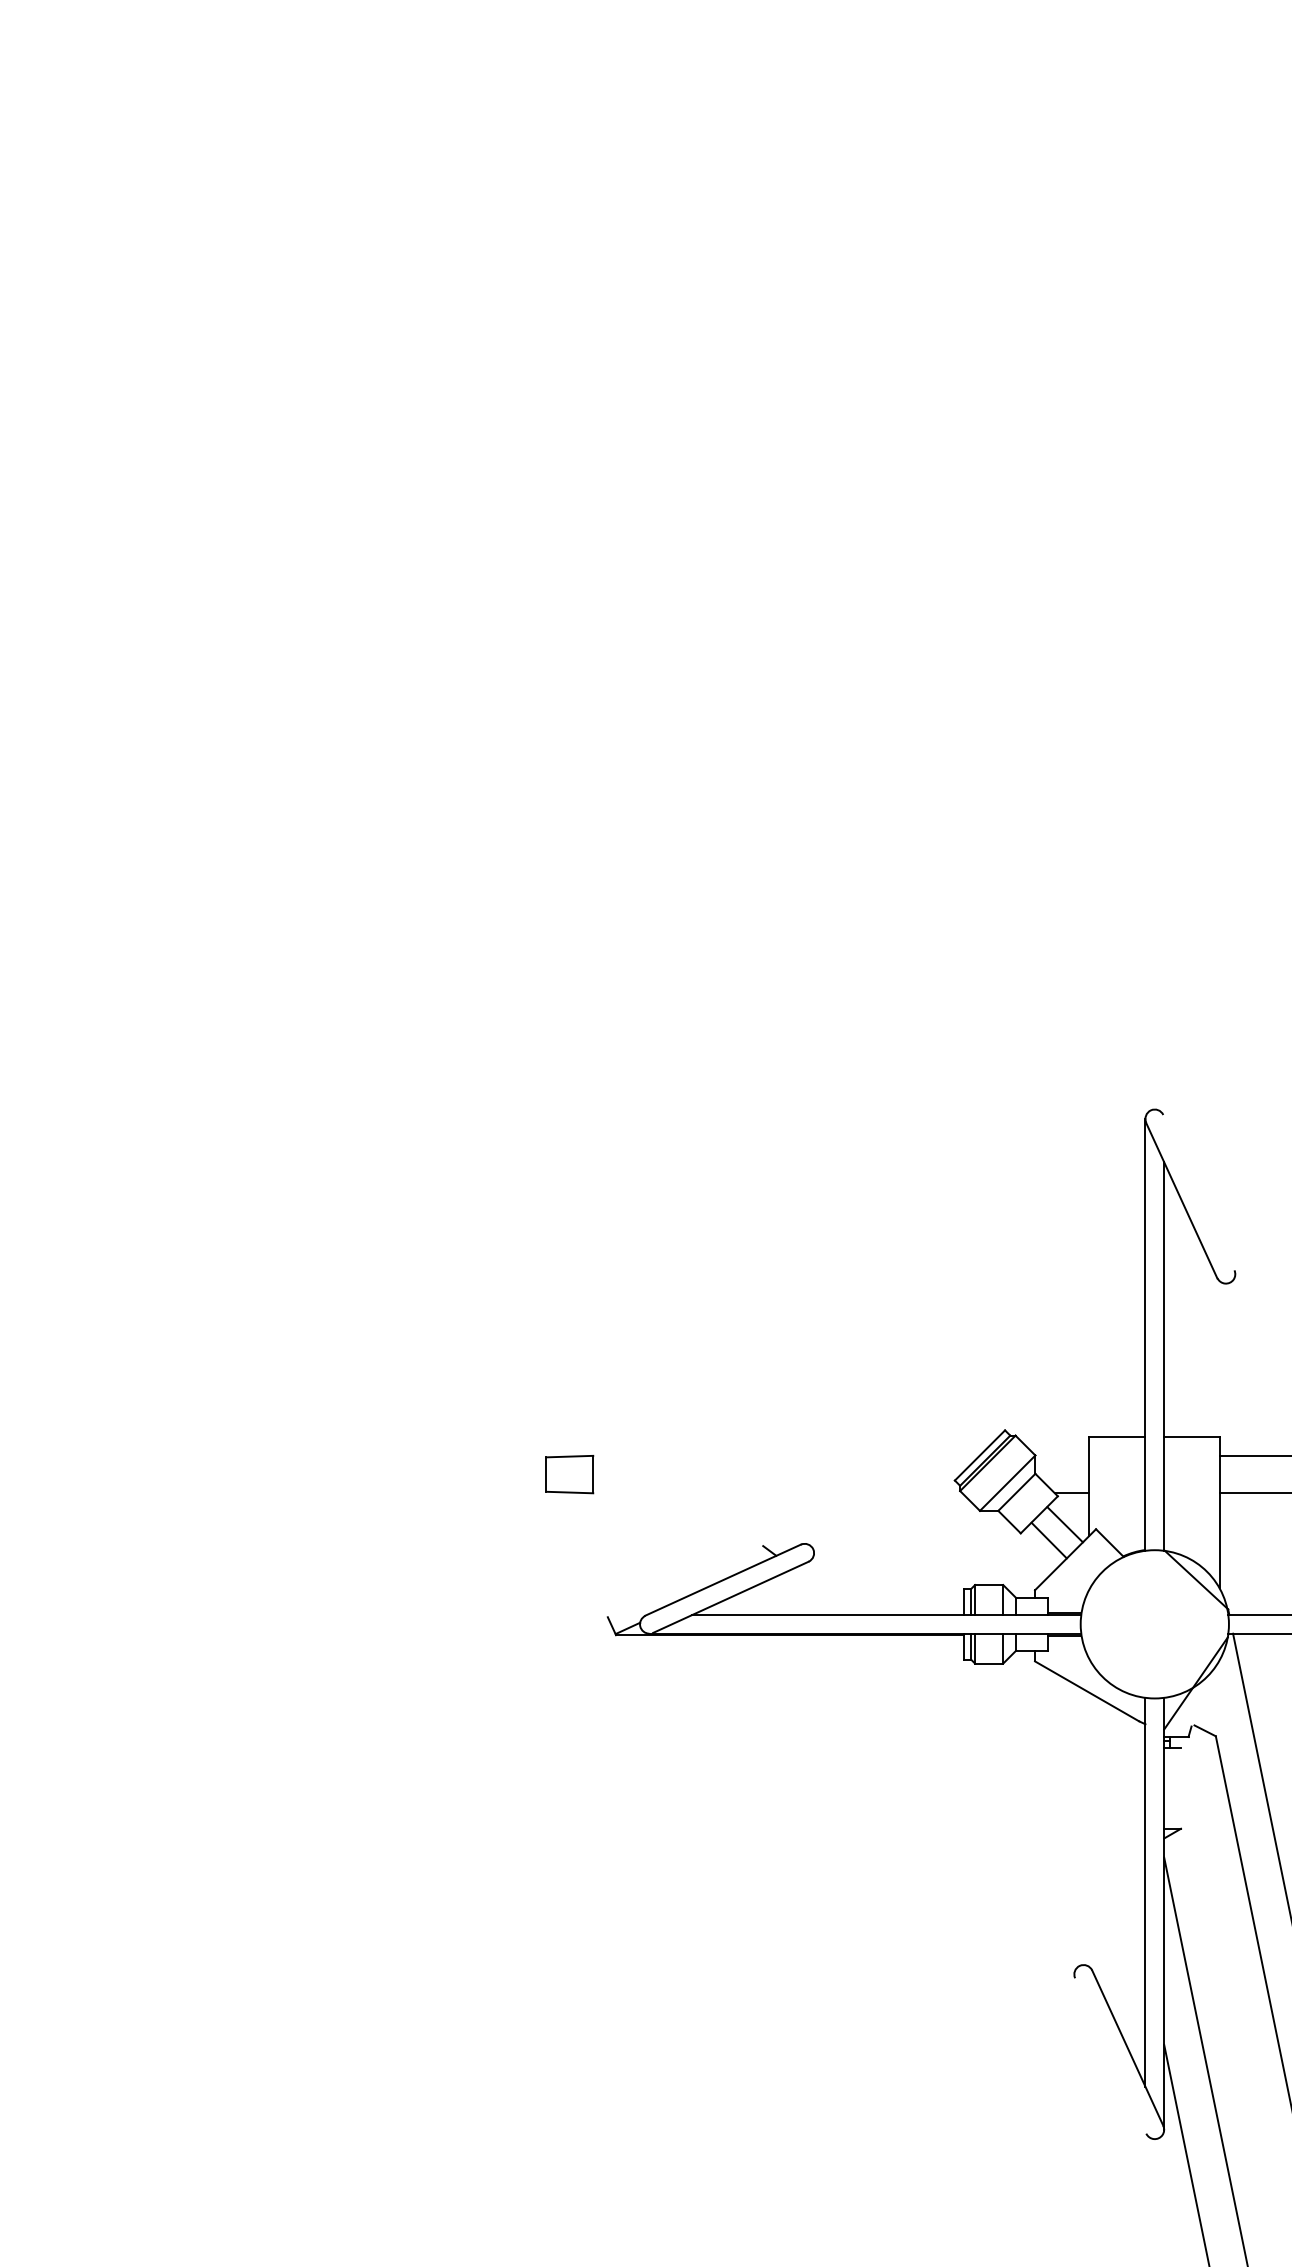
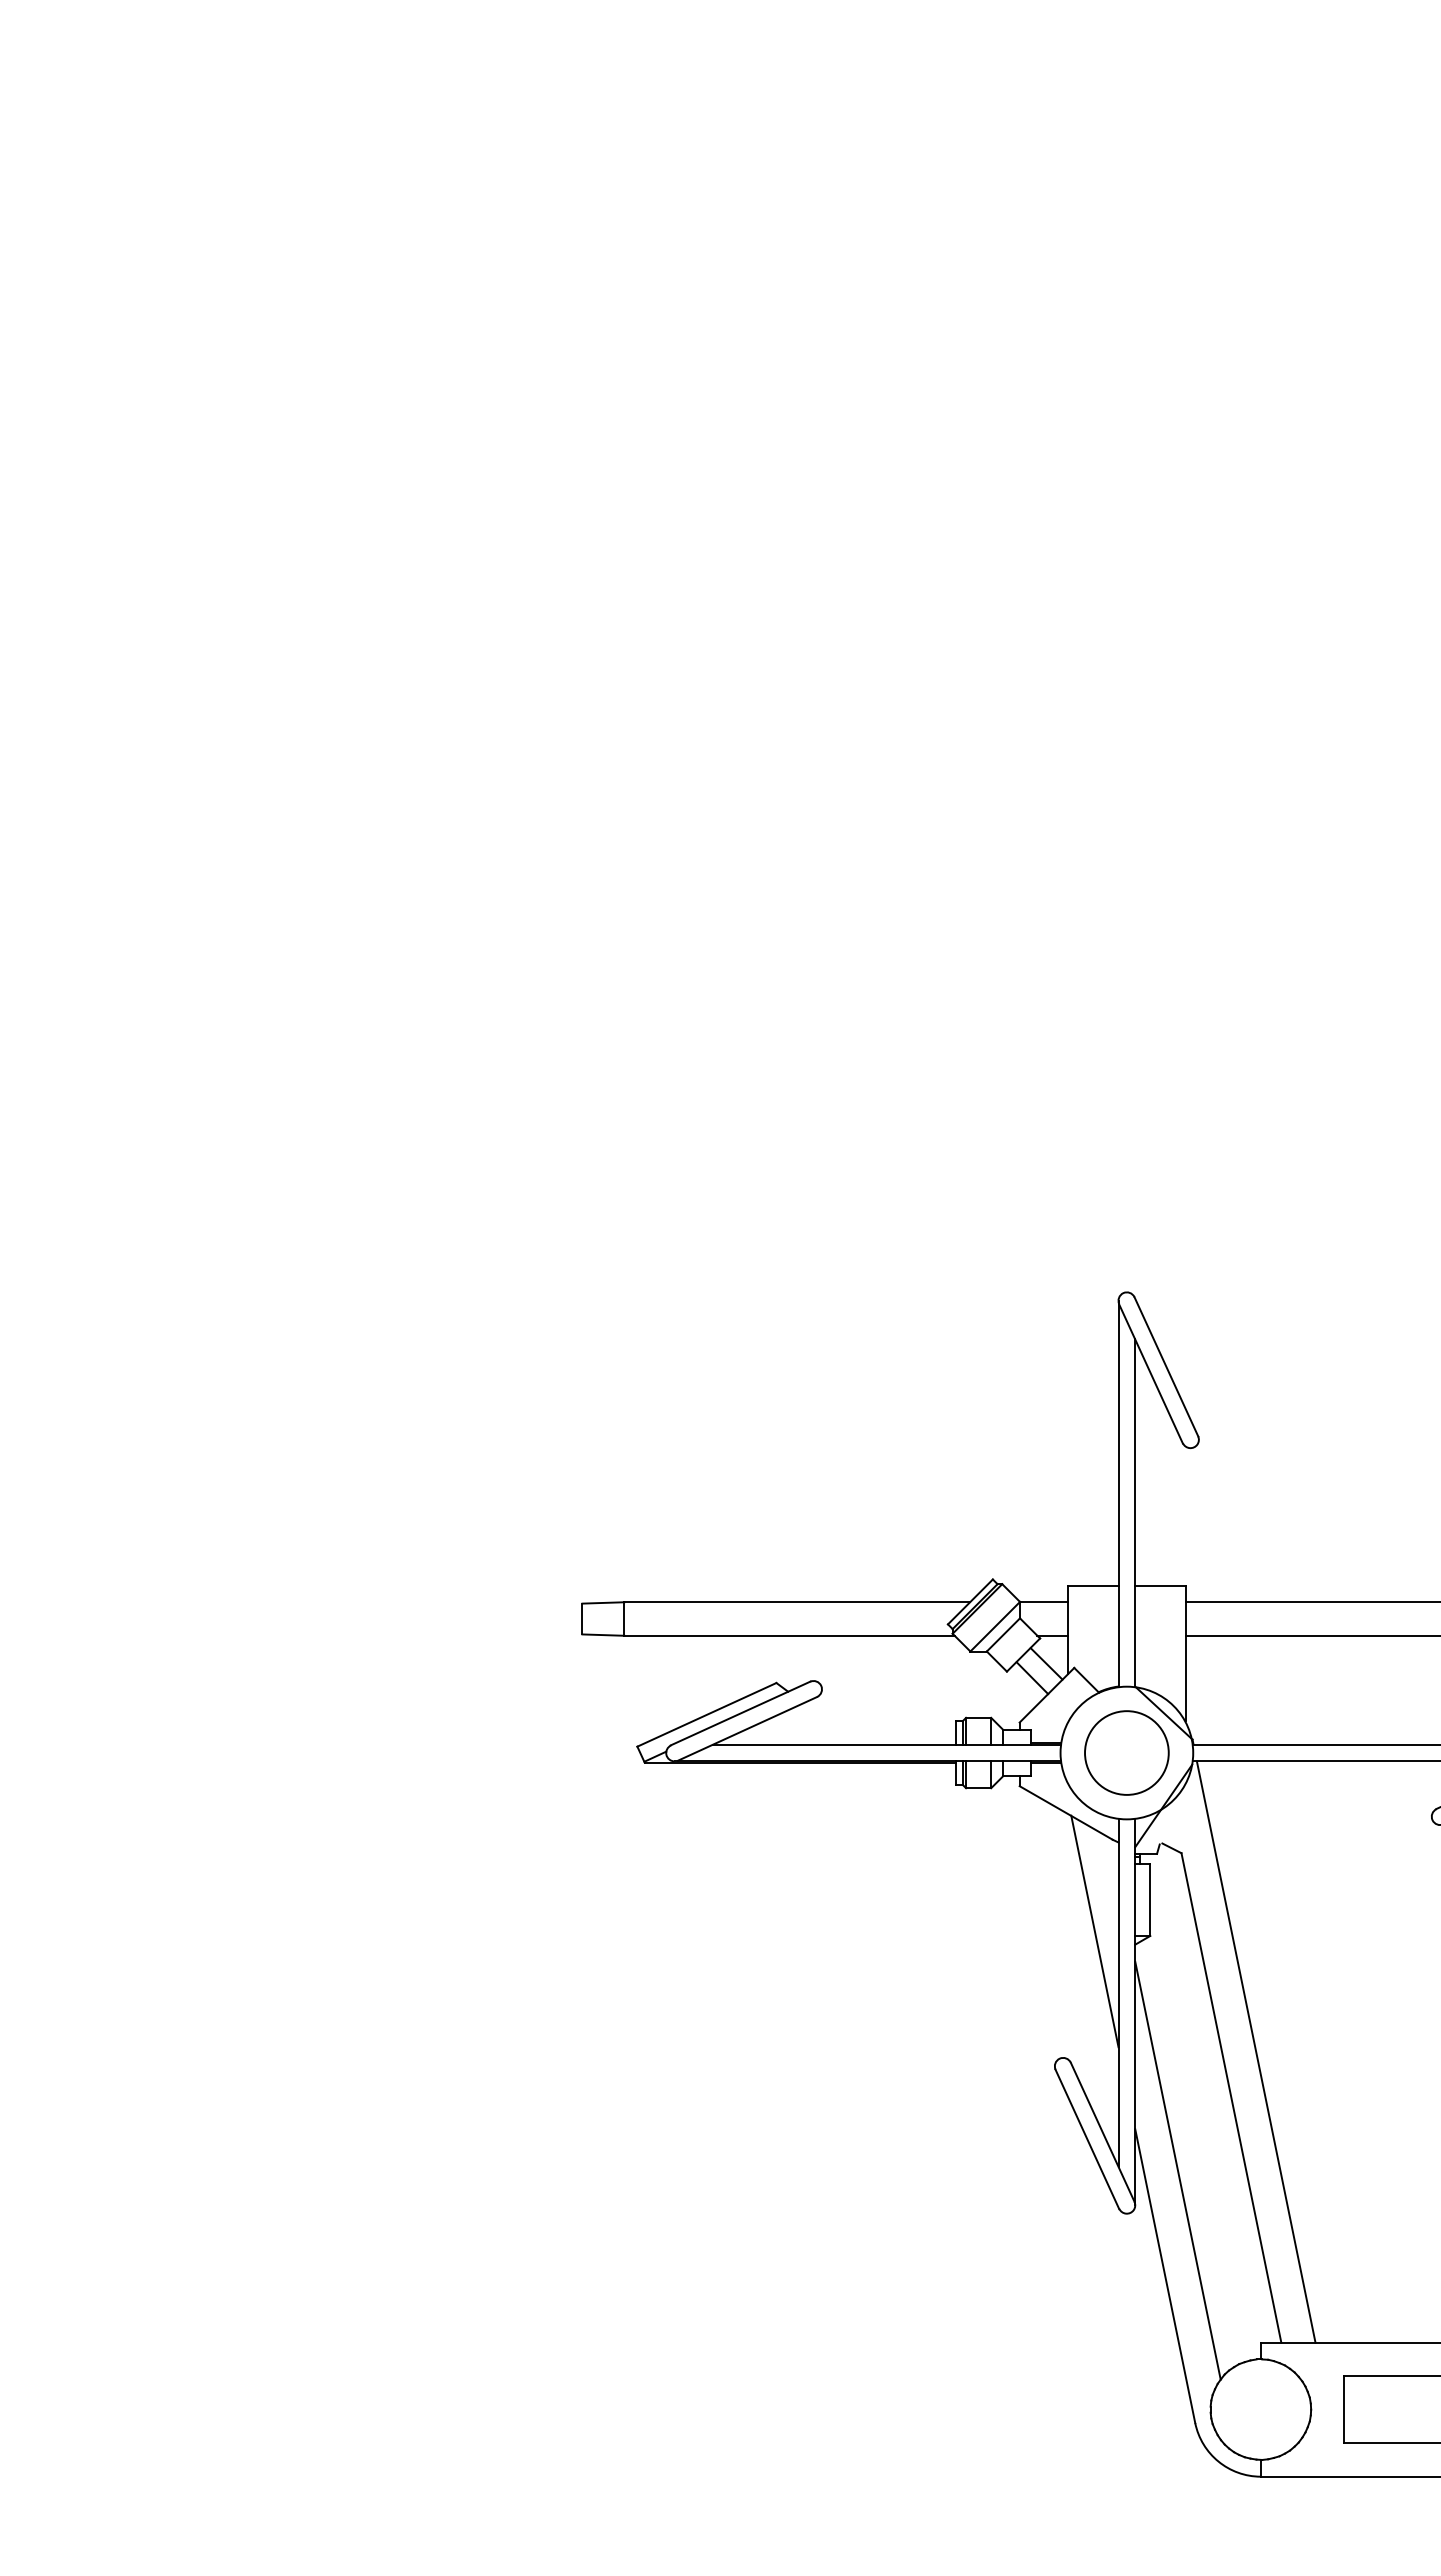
line: (1199, 1192) -> (1166, 1366), added
line: (785, 1456) -> (796, 1602), added
line: (1062, 1456) -> (1044, 1602), added
line: (777, 1492) -> (789, 1635), added
line: (685, 1581) -> (706, 1714), added
circle: (1154, 1623) -> (1126, 1752), added
line: (1181, 1788) -> (1150, 1899), added
line: (1118, 1823) -> (1094, 1931), added
line: (1110, 2056) -> (1087, 2139), added

